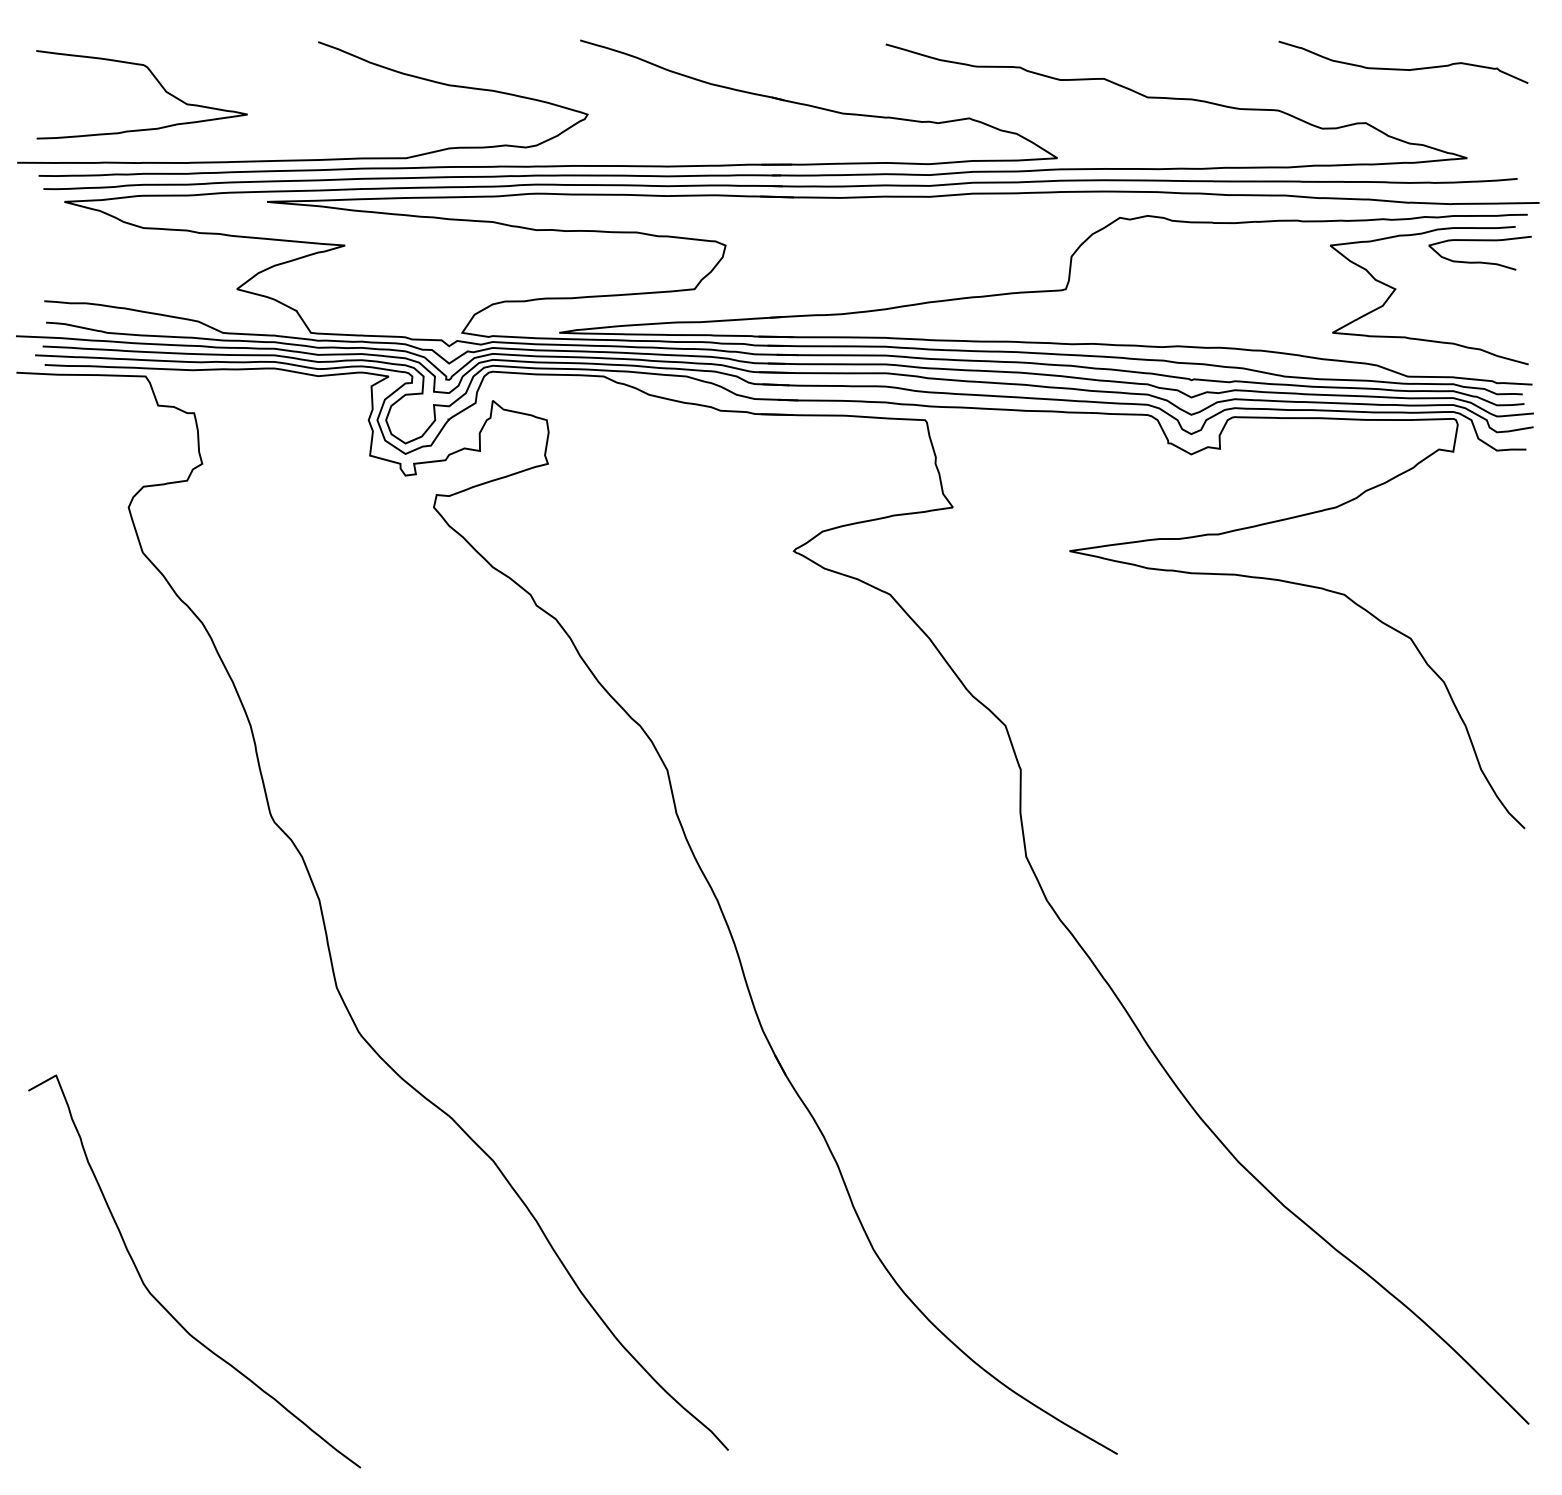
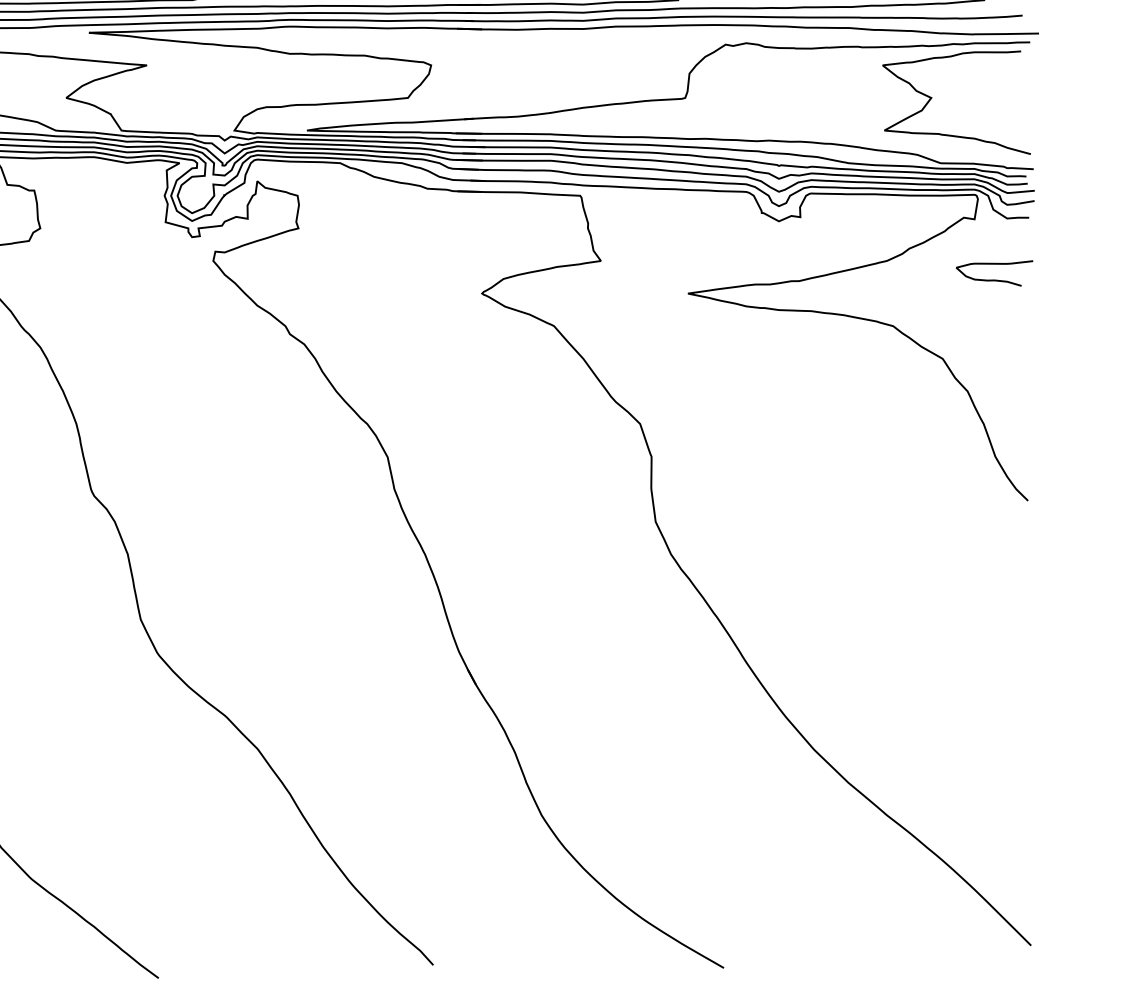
curve: (1479, 261) -> (994, 279), moved

